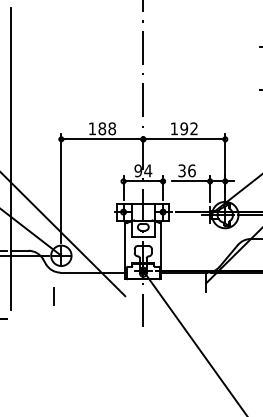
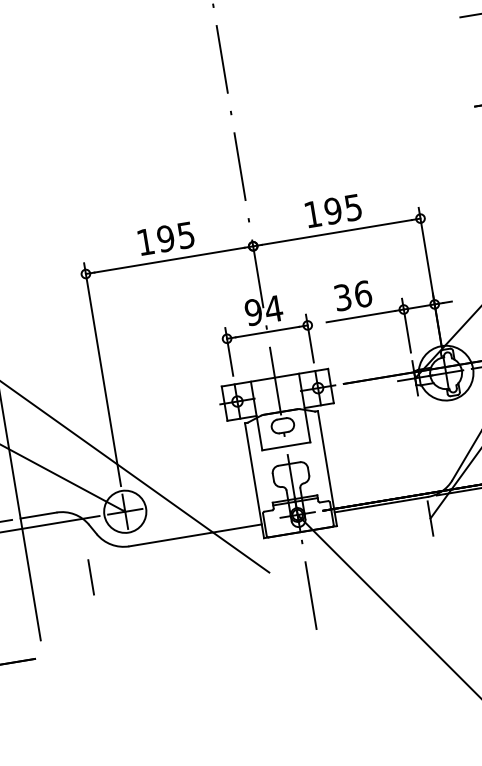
text: (107, 128) -> (176, 236), 188 -> 195
text: (193, 128) -> (351, 207), 192 -> 195
line: (53, 296) -> (90, 577), moved

